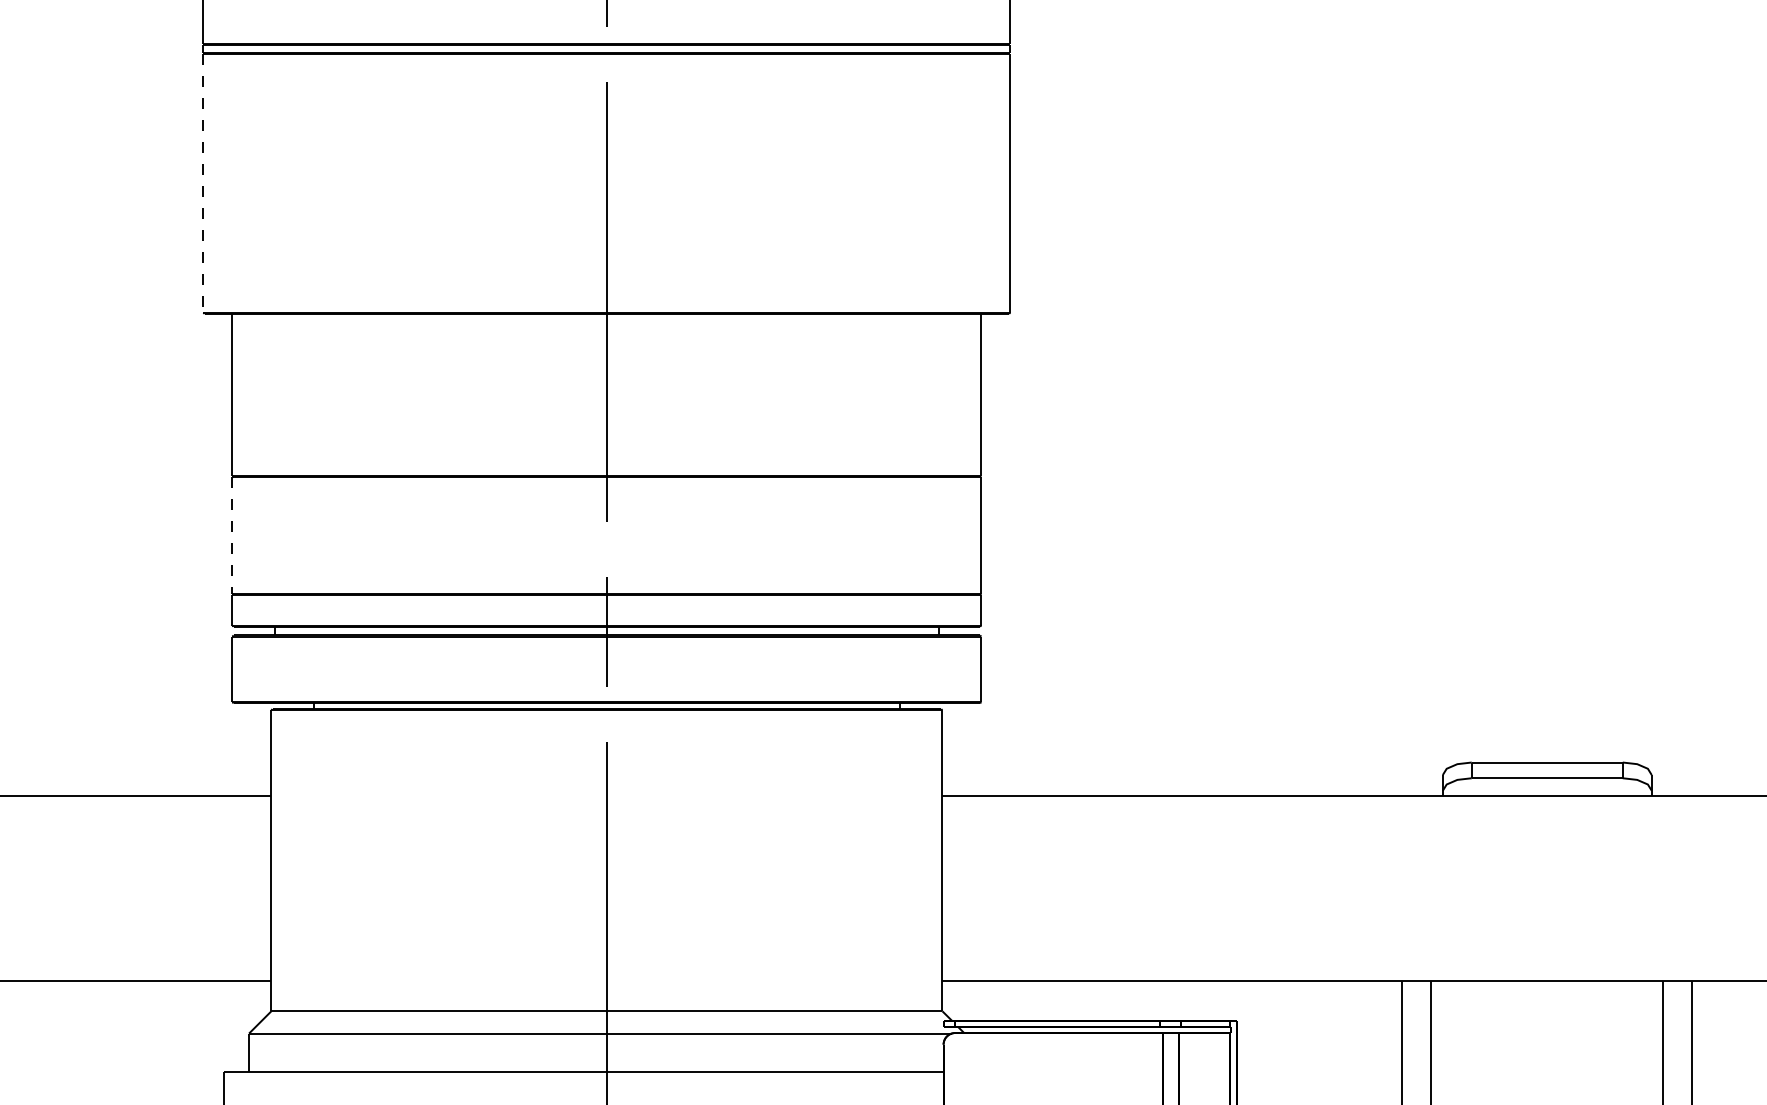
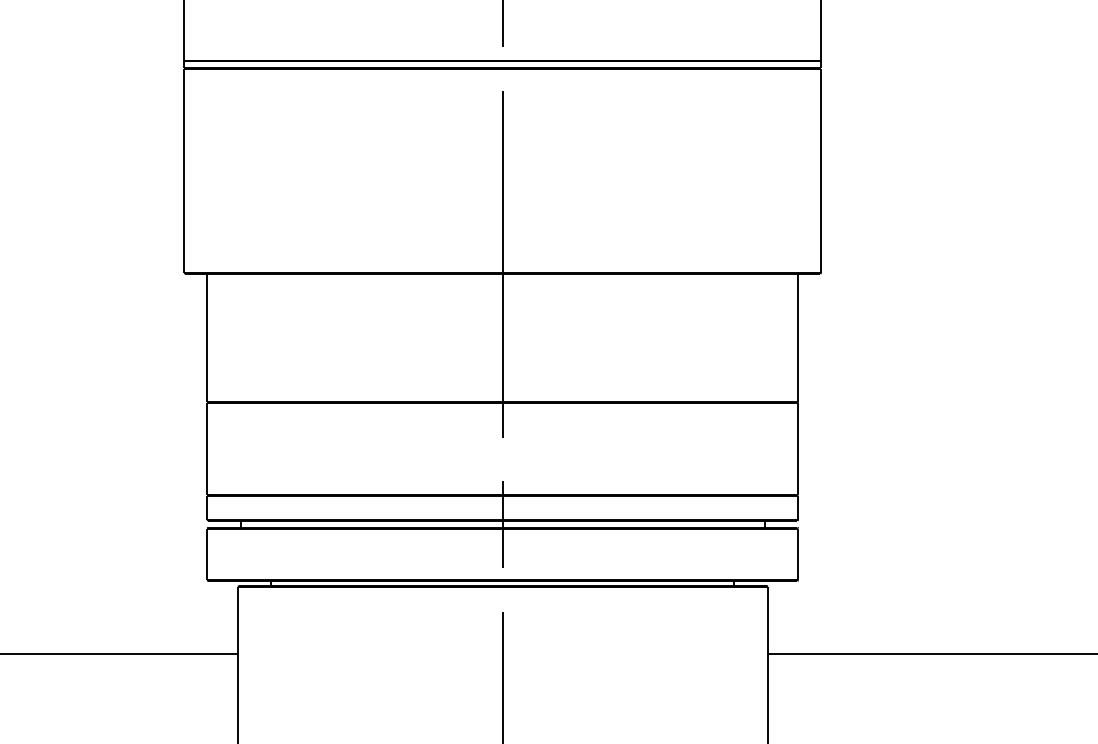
line: (203, 183) -> (184, 170), dashed -> solid
line: (232, 536) -> (207, 449), dashed -> solid

